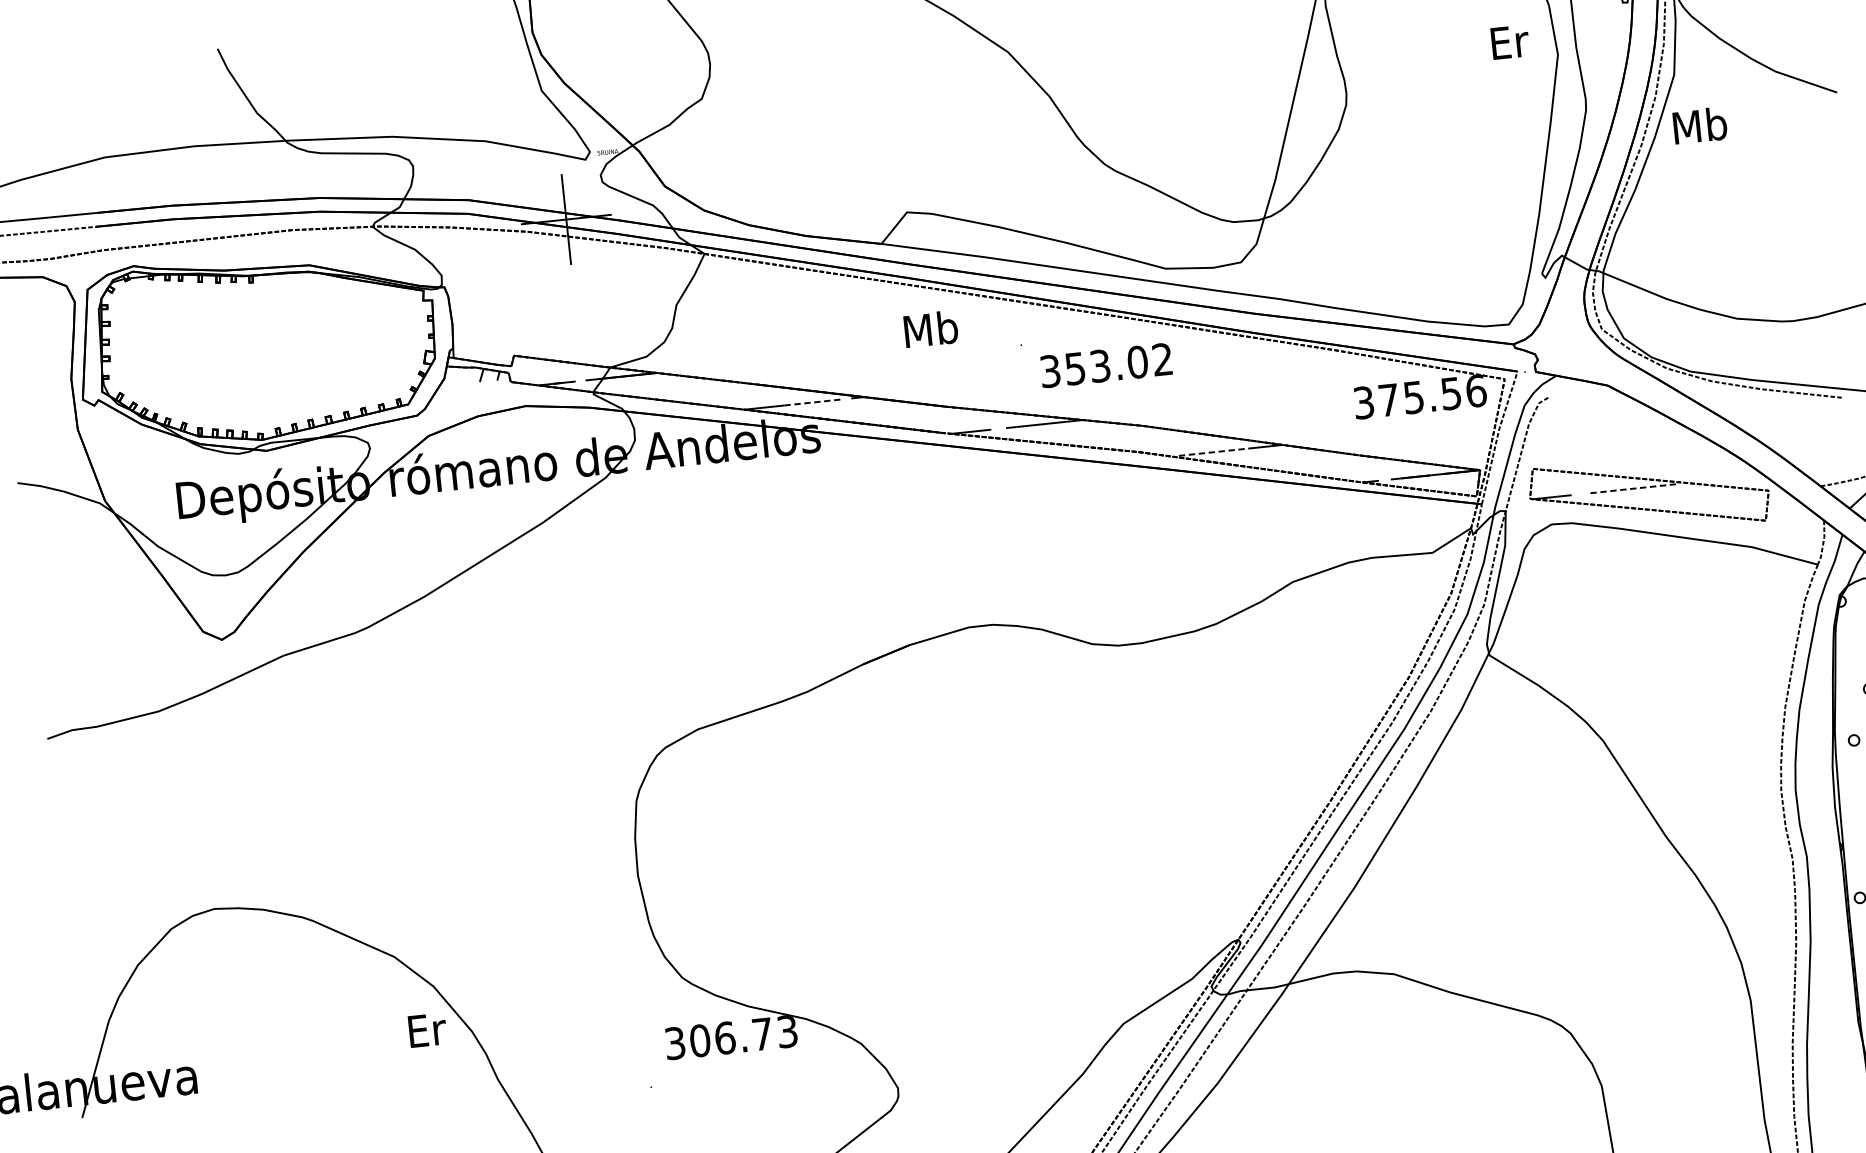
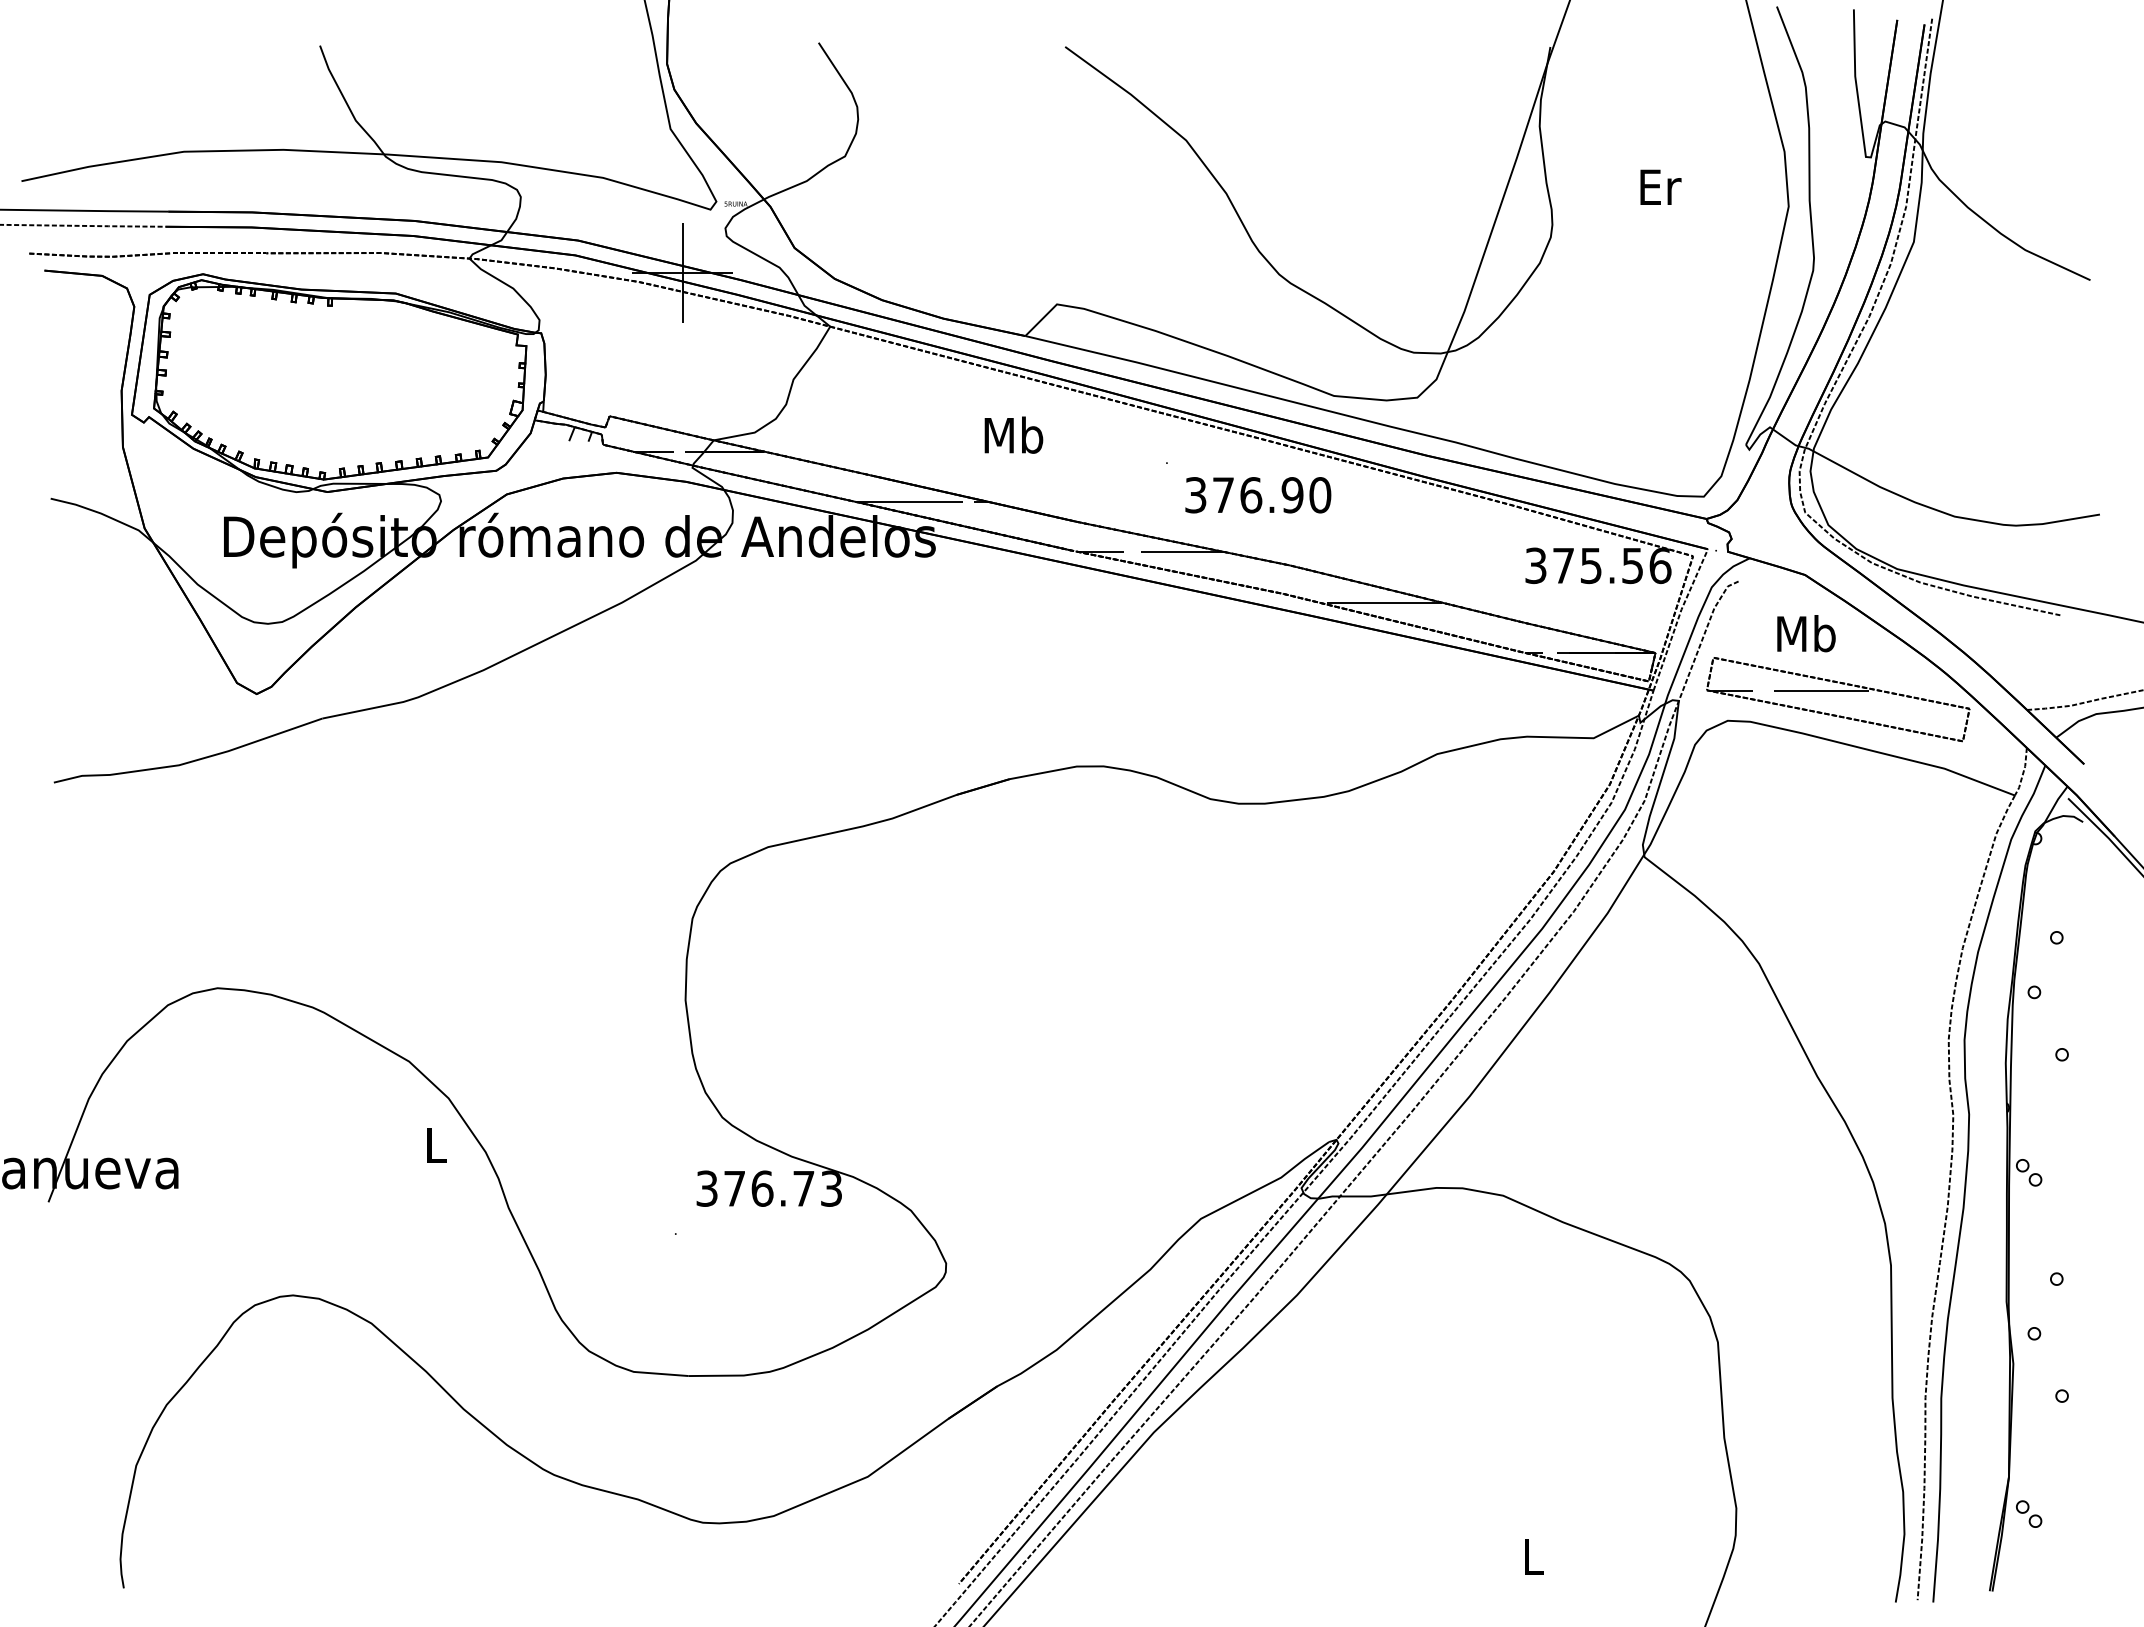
text: (1509, 41) -> (1660, 186), moved
text: (1700, 125) -> (1806, 633), moved
text: (930, 328) -> (1013, 434), moved
text: (1119, 364) -> (1272, 495), 353.02 -> 376.90
line: (813, 402) -> (932, 501), dashed -> solid
line: (1213, 452) -> (1365, 602), dashed -> solid
line: (1633, 489) -> (1821, 691), dashed -> solid
text: (426, 1030) -> (436, 1145), Er -> L
text: (699, 1040) -> (734, 1188), 306.73 -> 376.73

